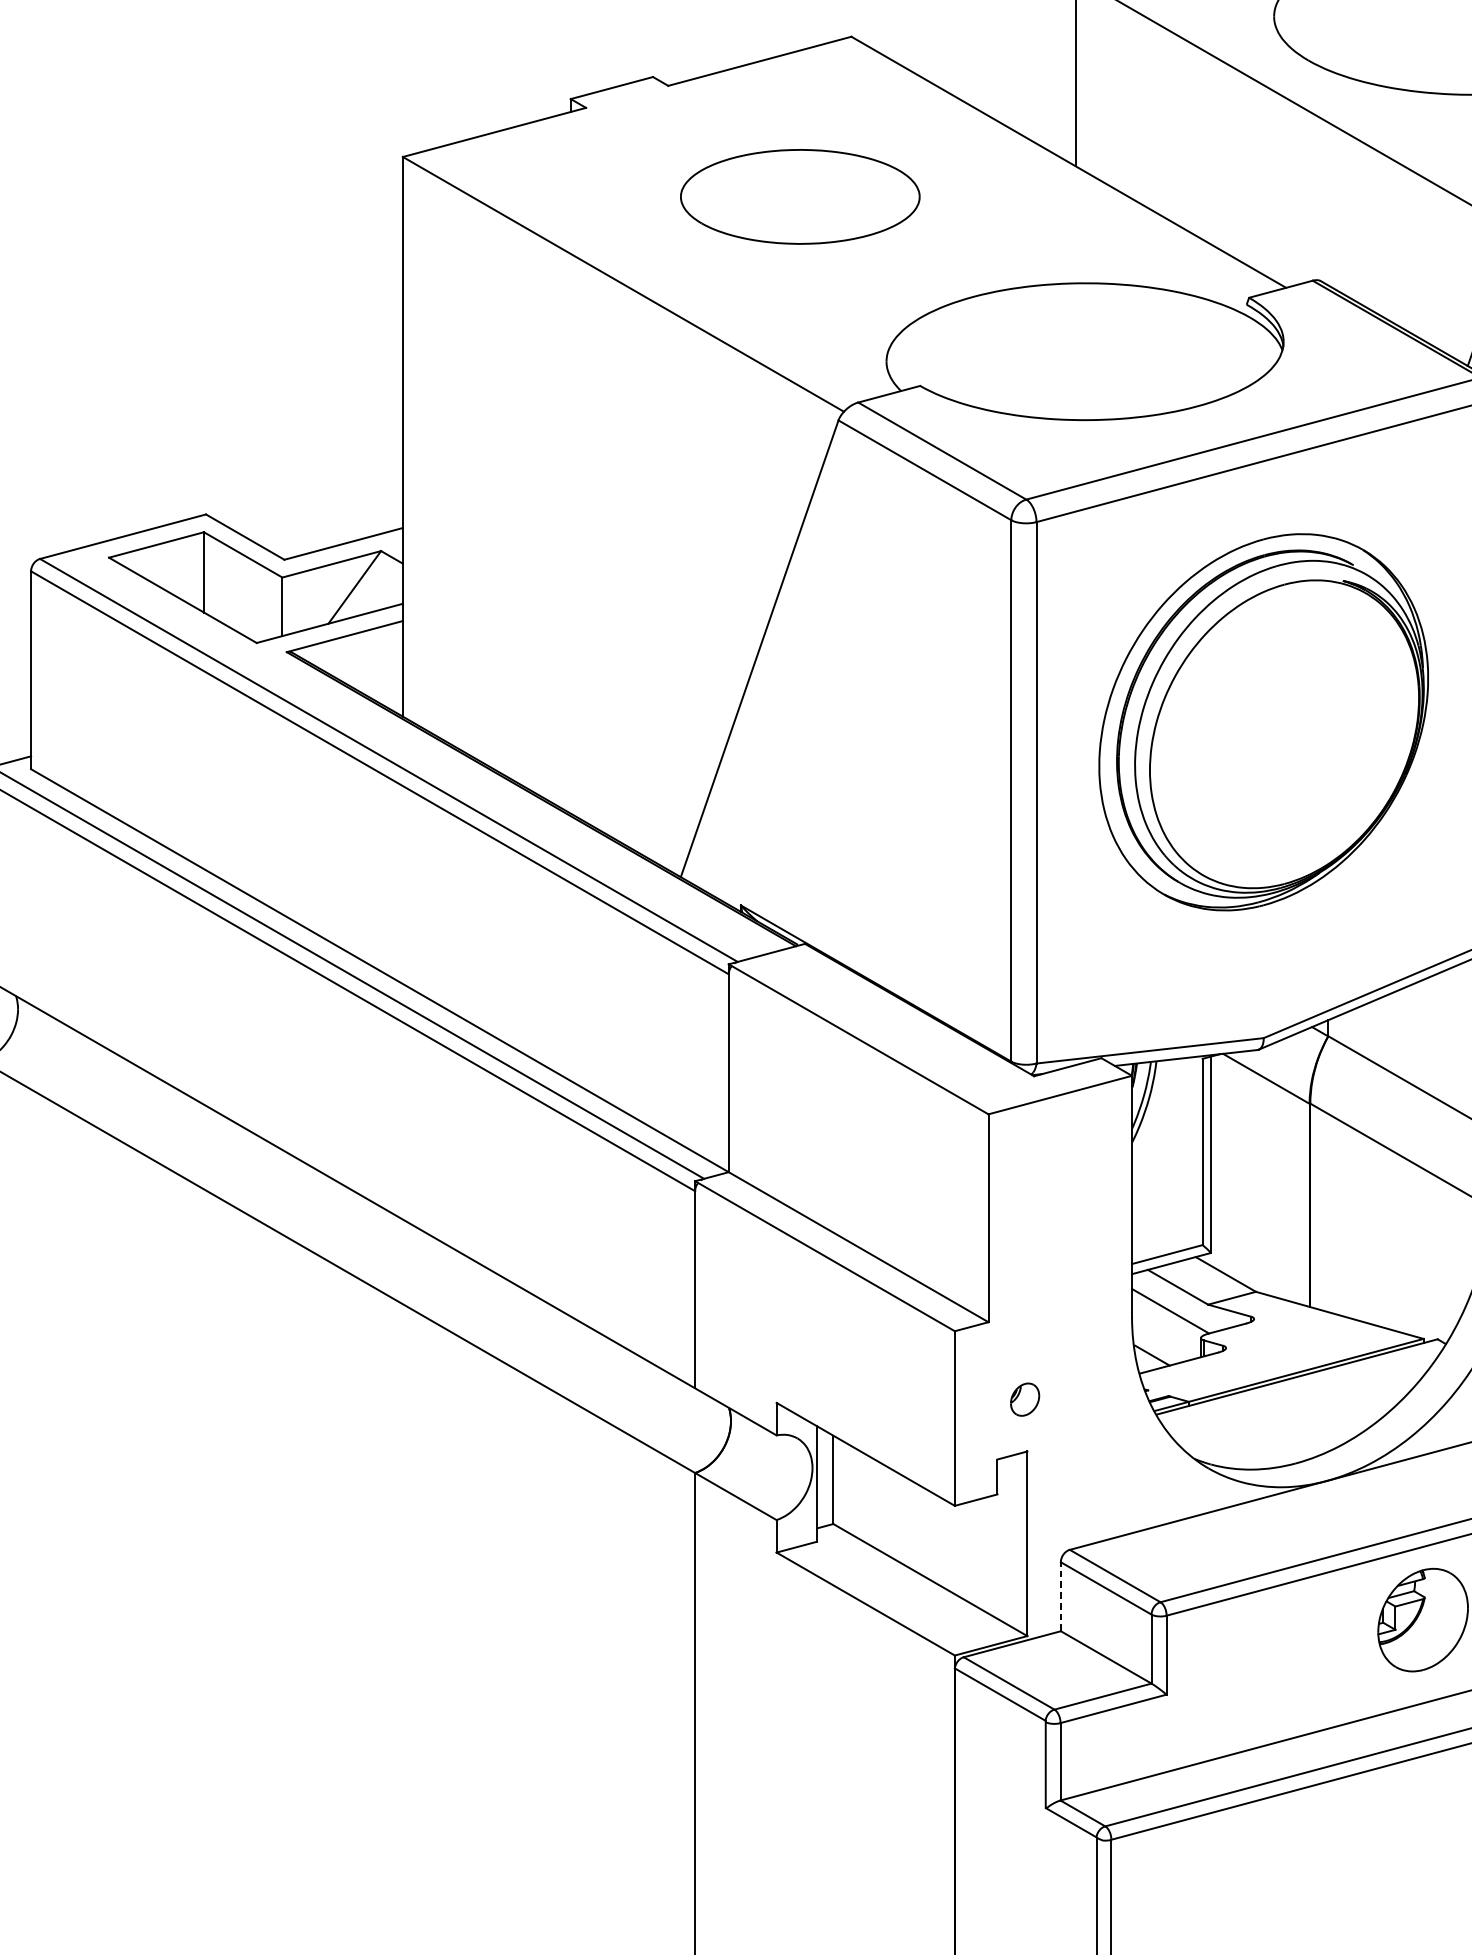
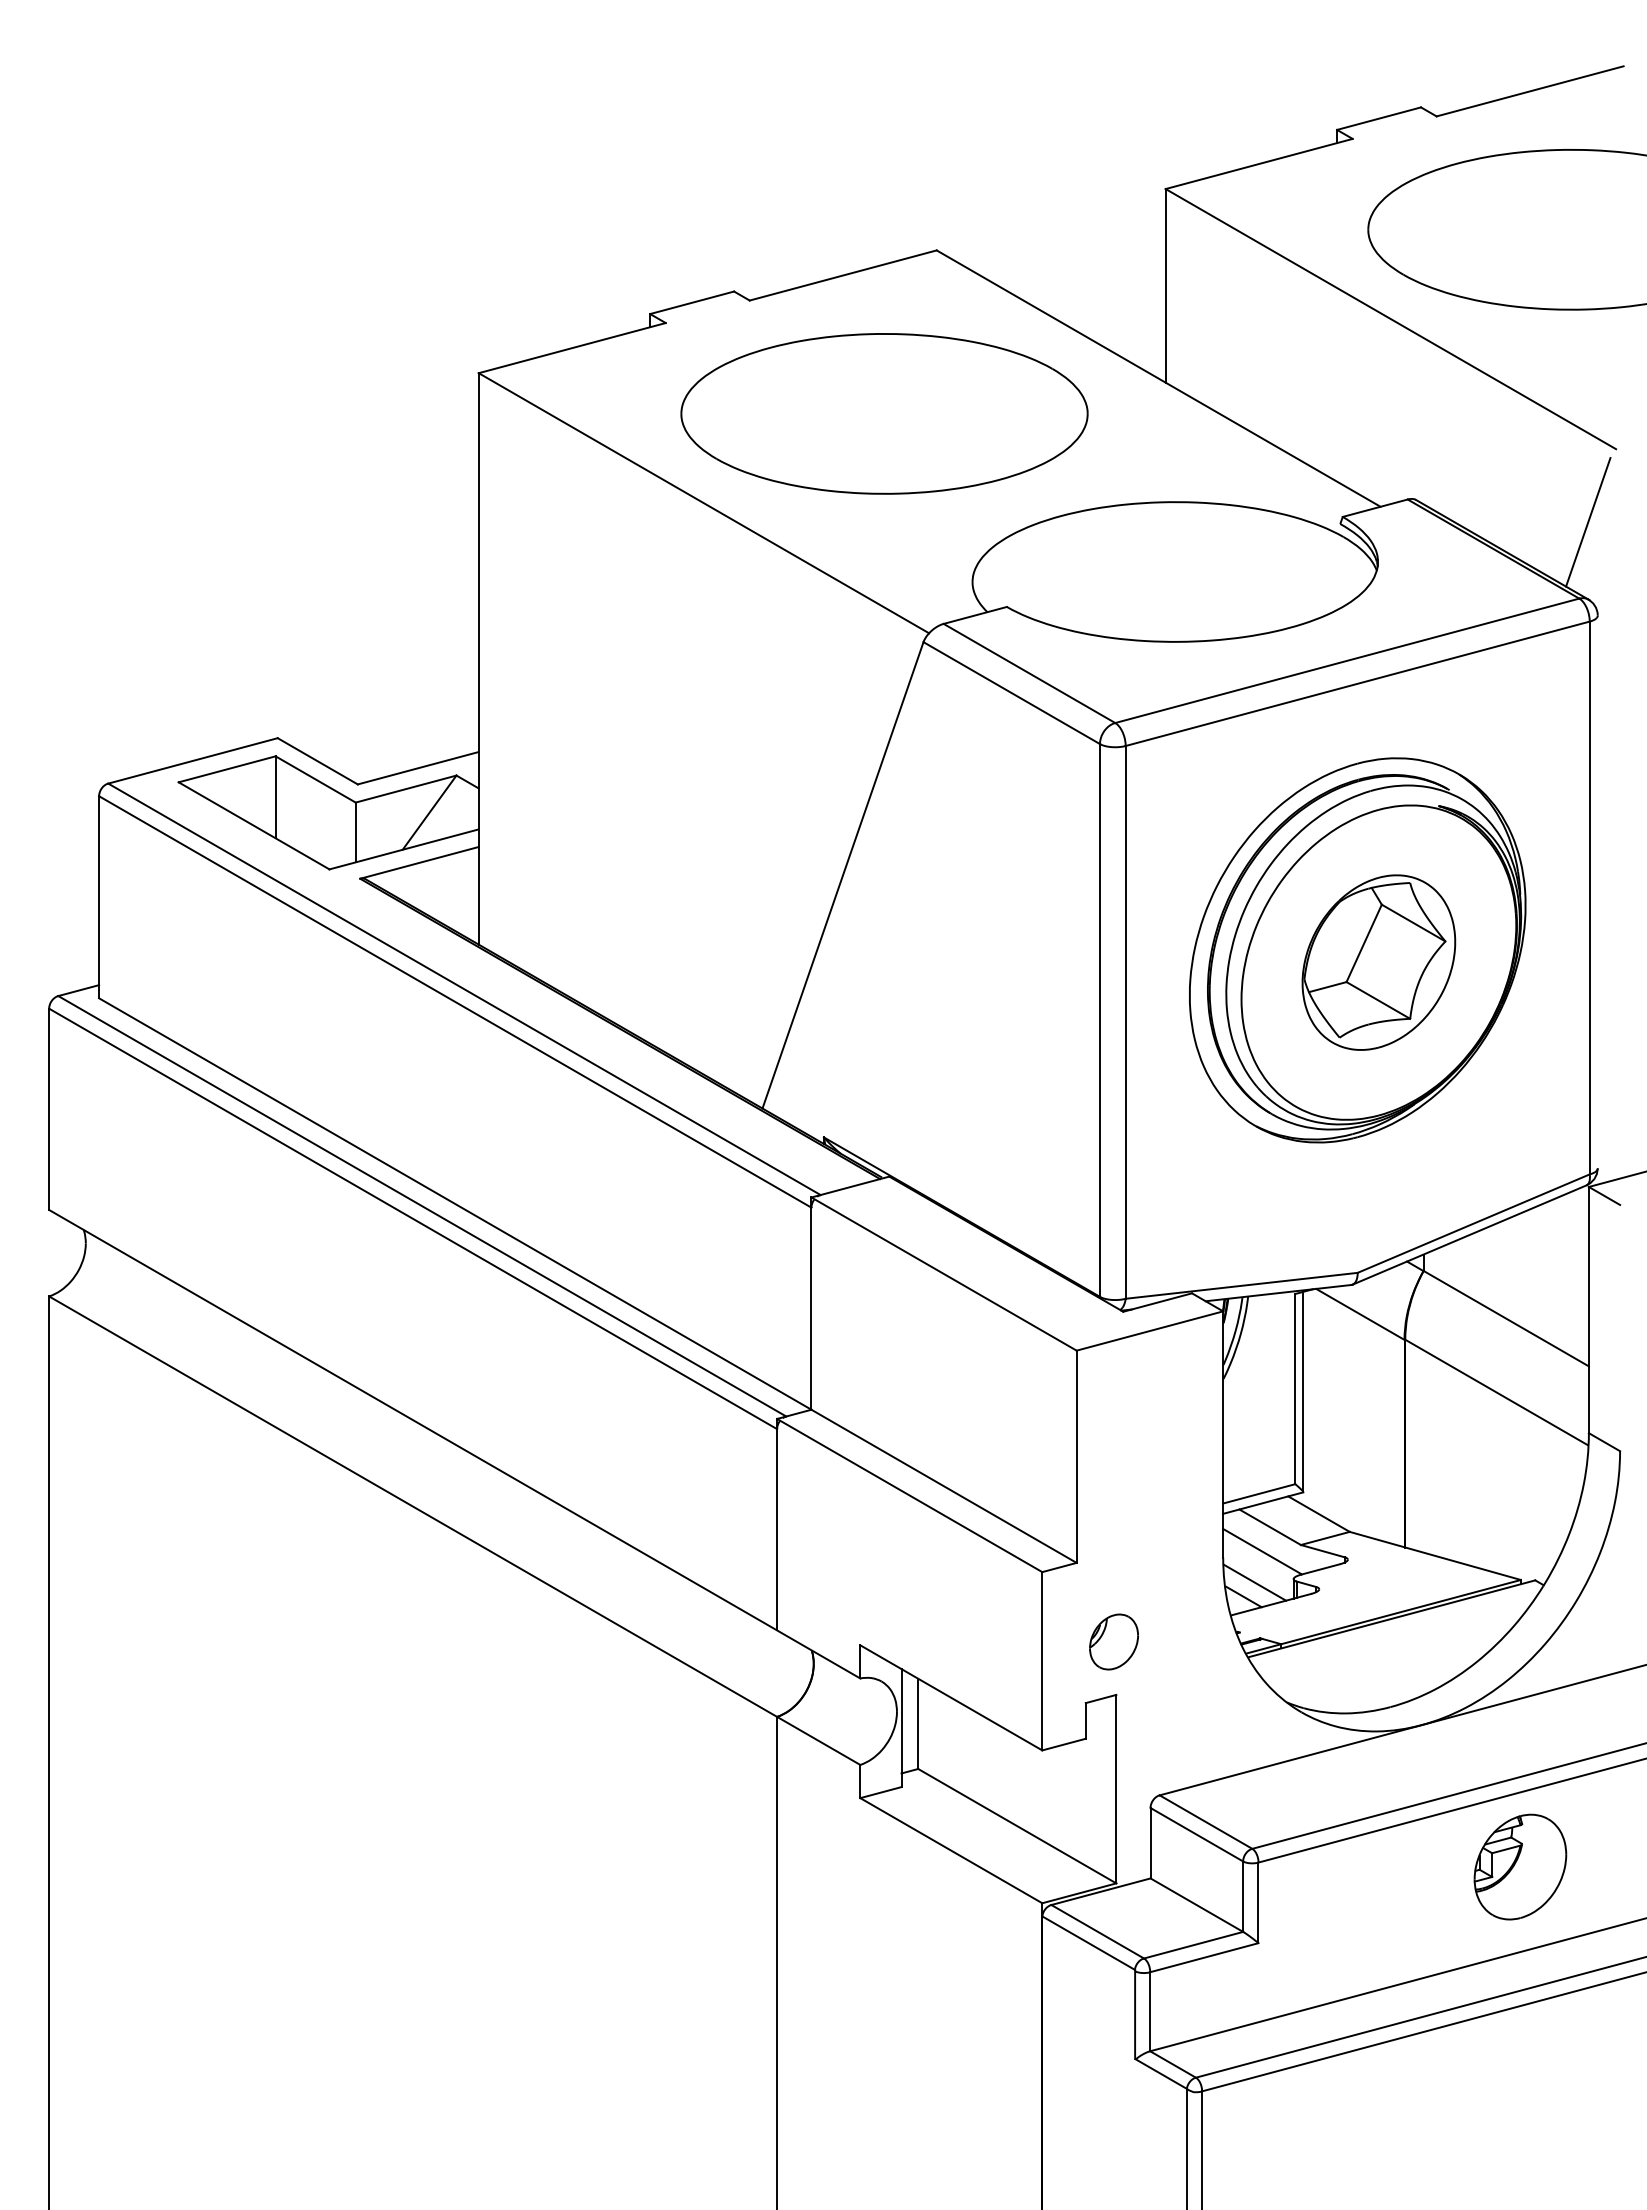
part: (800, 196) -> (884, 413), size x1.67
part: (1284, 734) -> (1378, 962), added
line: (1162, 1341) -> (1254, 1582), added
part: (1024, 1399) -> (1113, 1641), size x1.67
line: (1060, 1596) -> (1150, 1842), dashed -> solid

